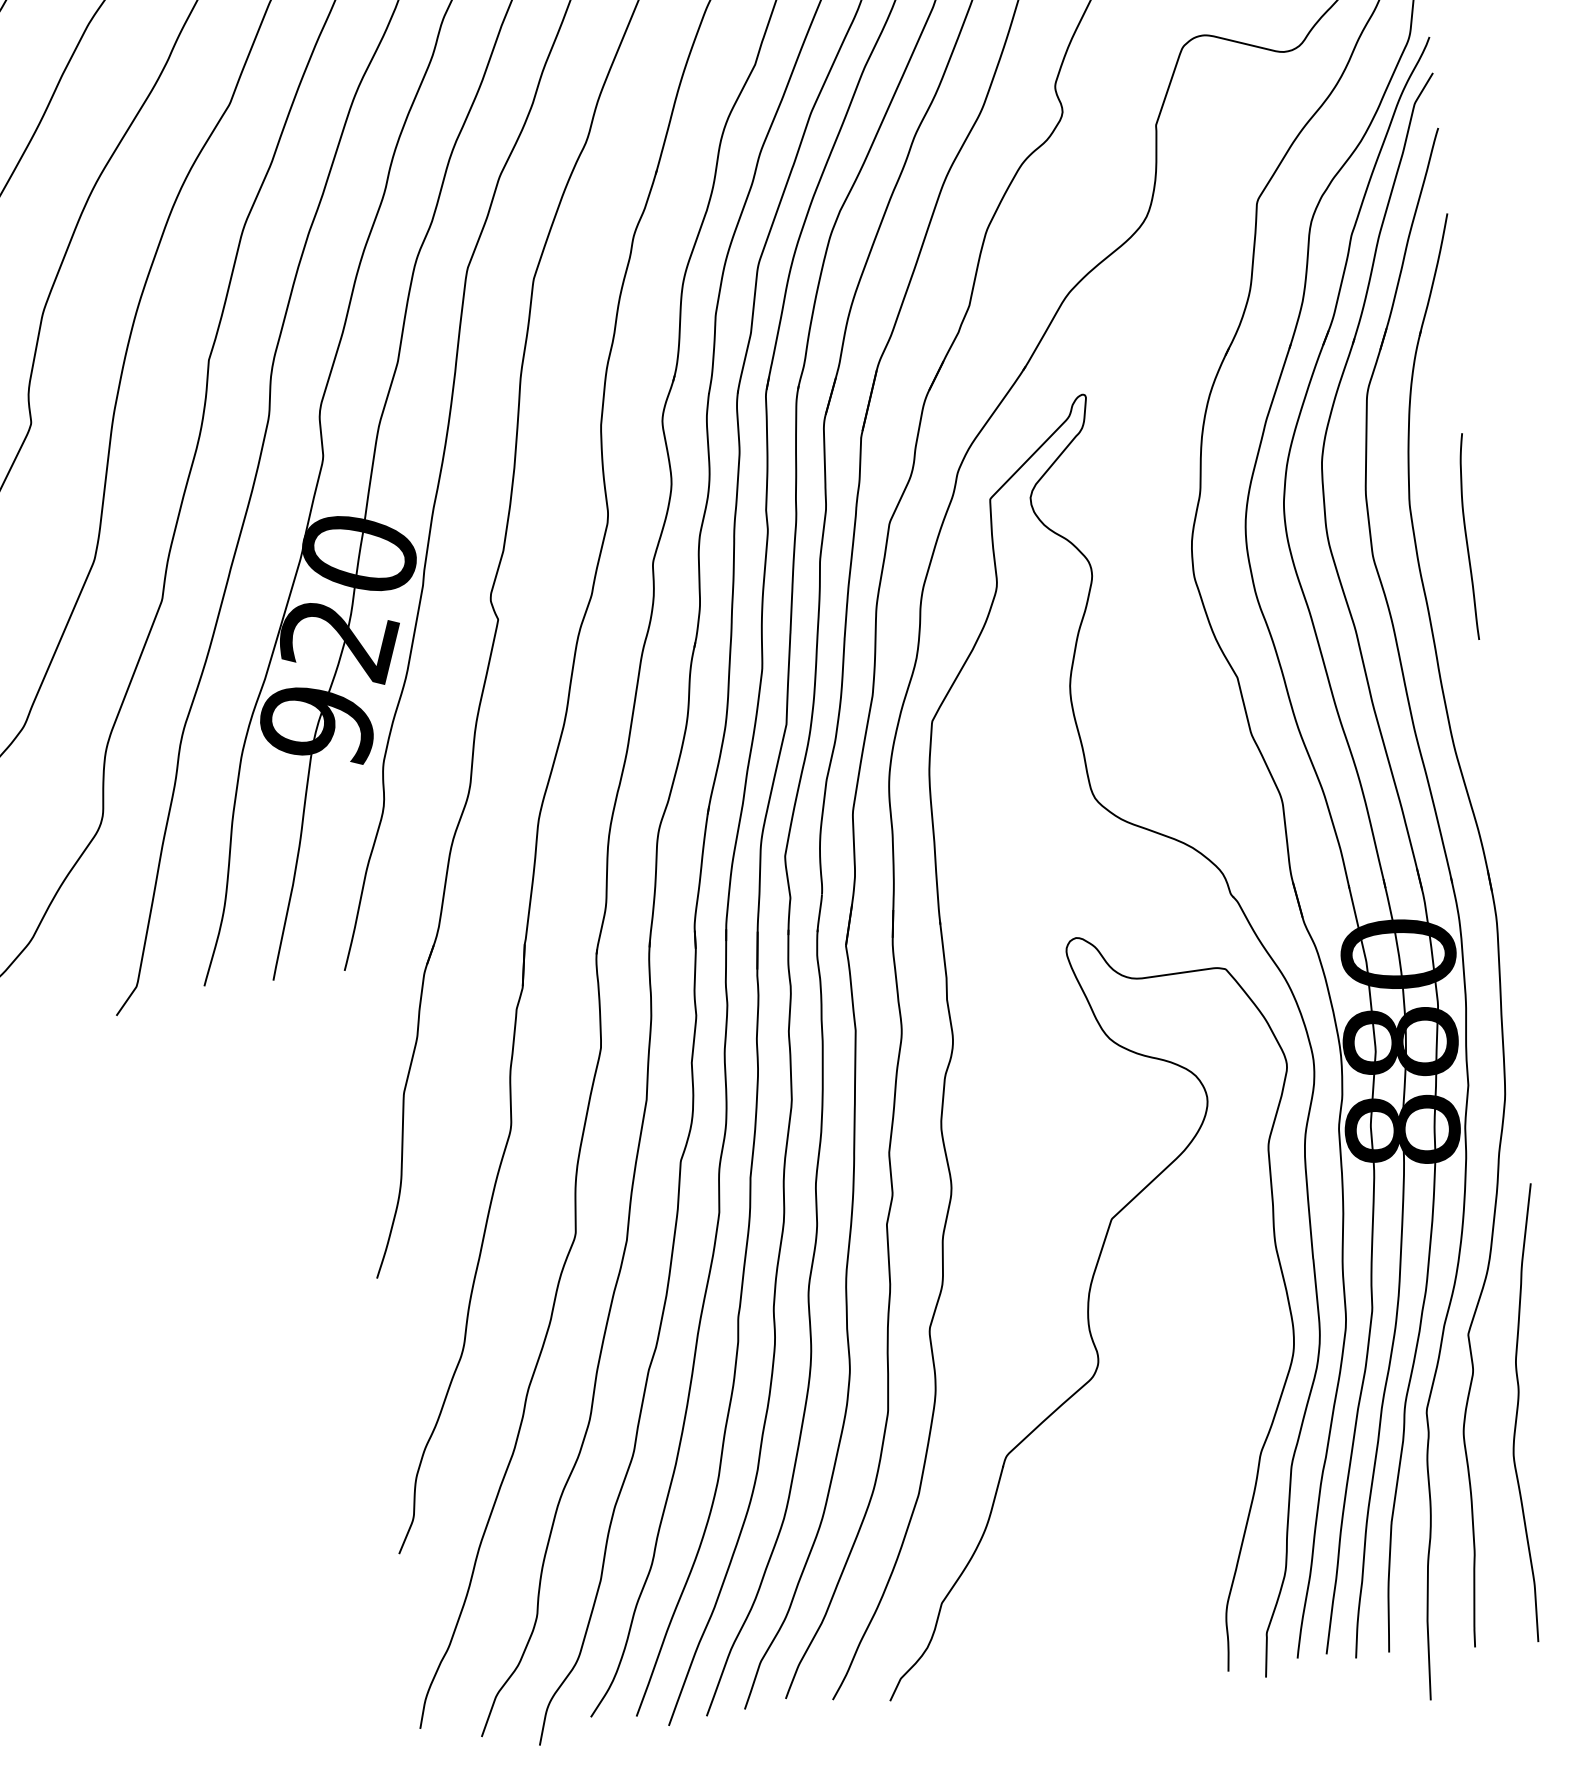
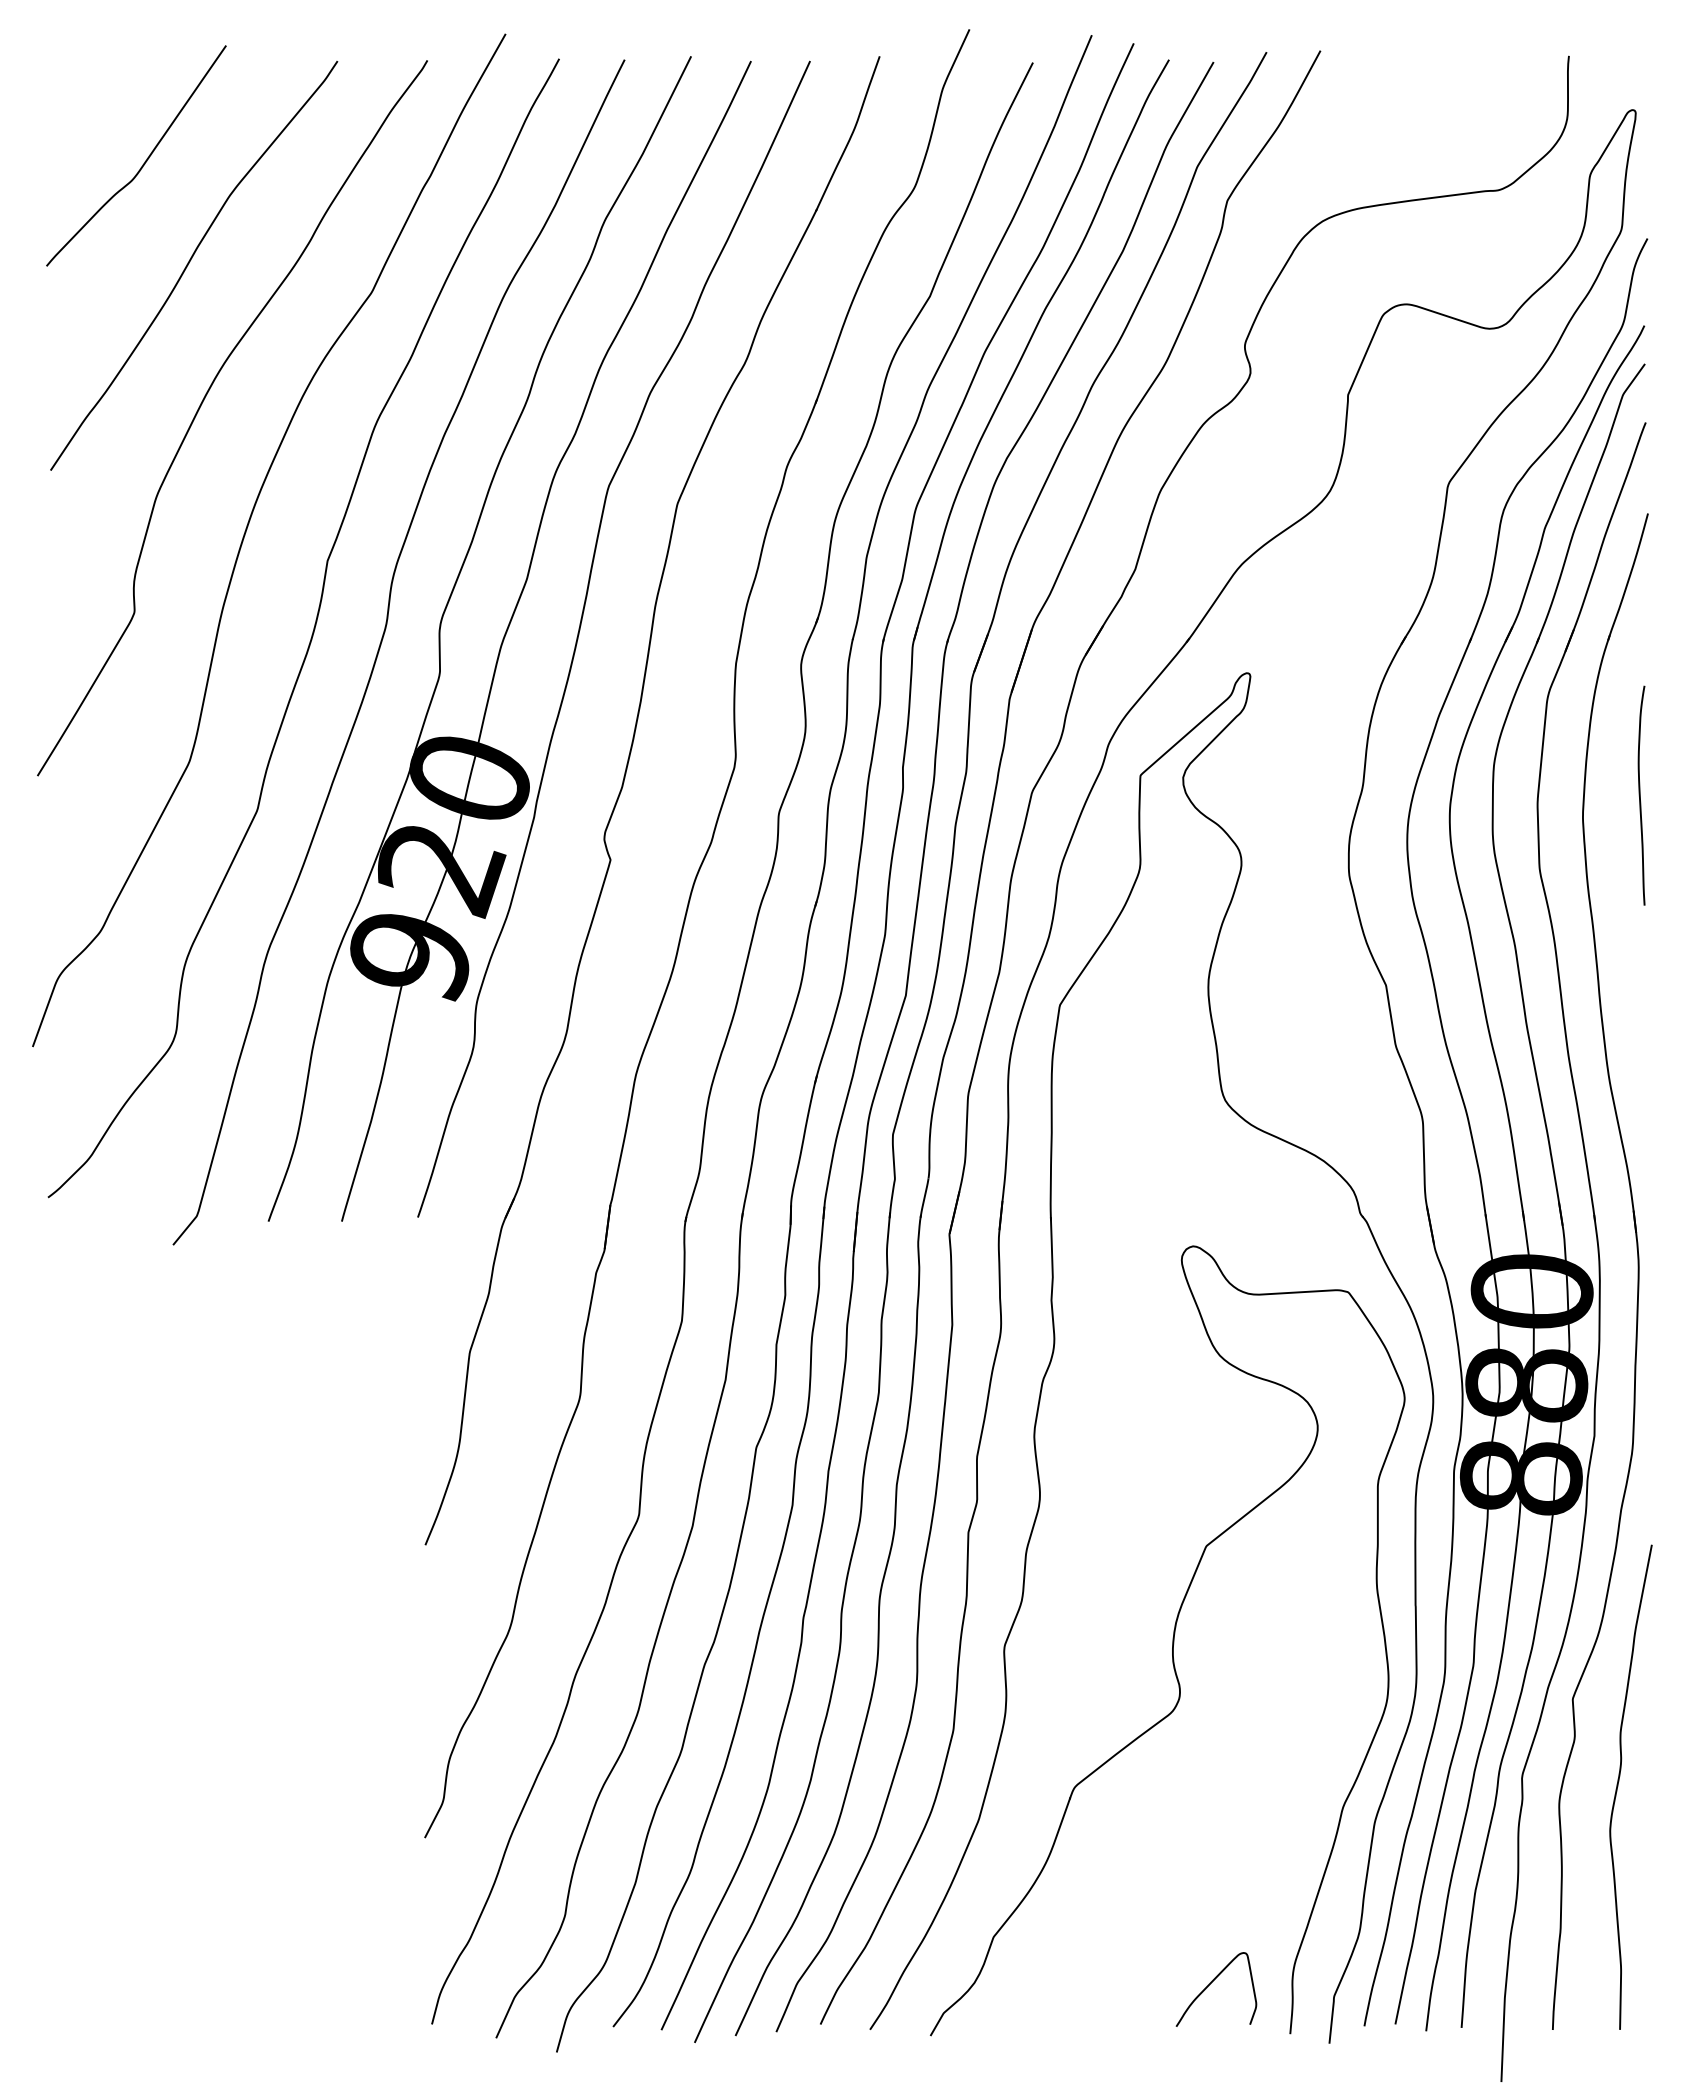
curve: (1466, 536) -> (1640, 795), moved
curve: (1150, 1630) -> (1211, 1983), added

